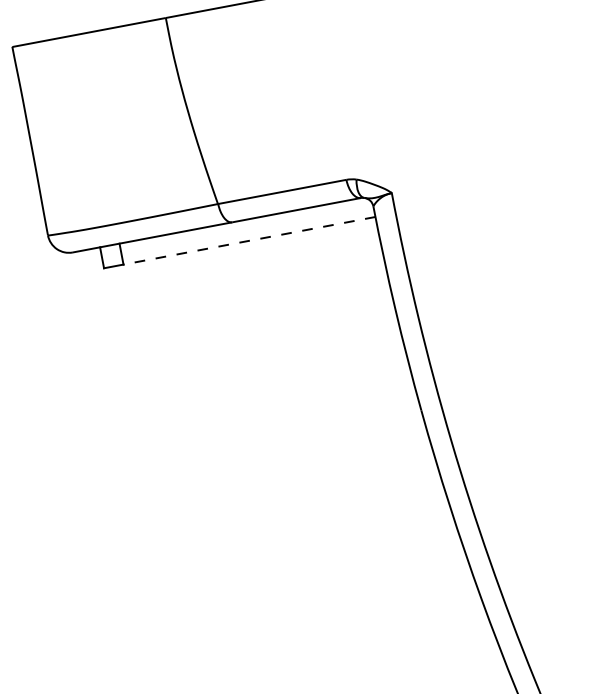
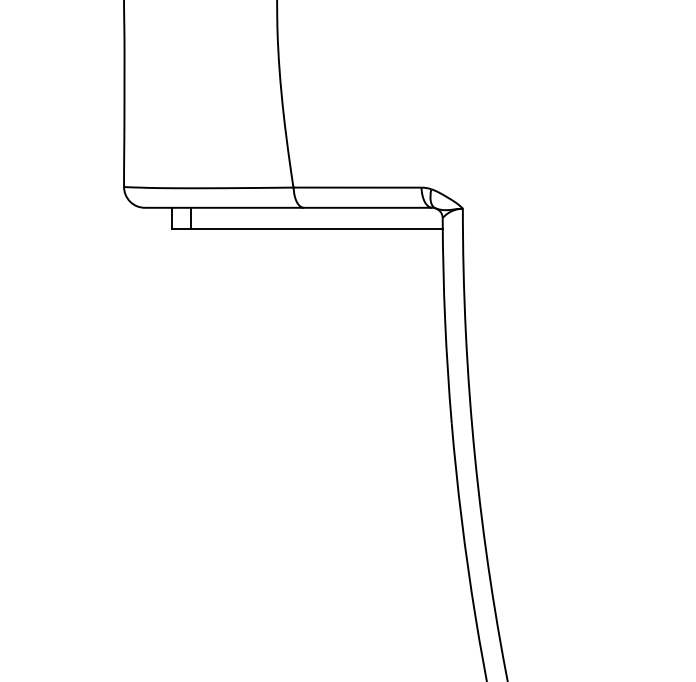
line: (249, 240) -> (317, 228), dashed -> solid

